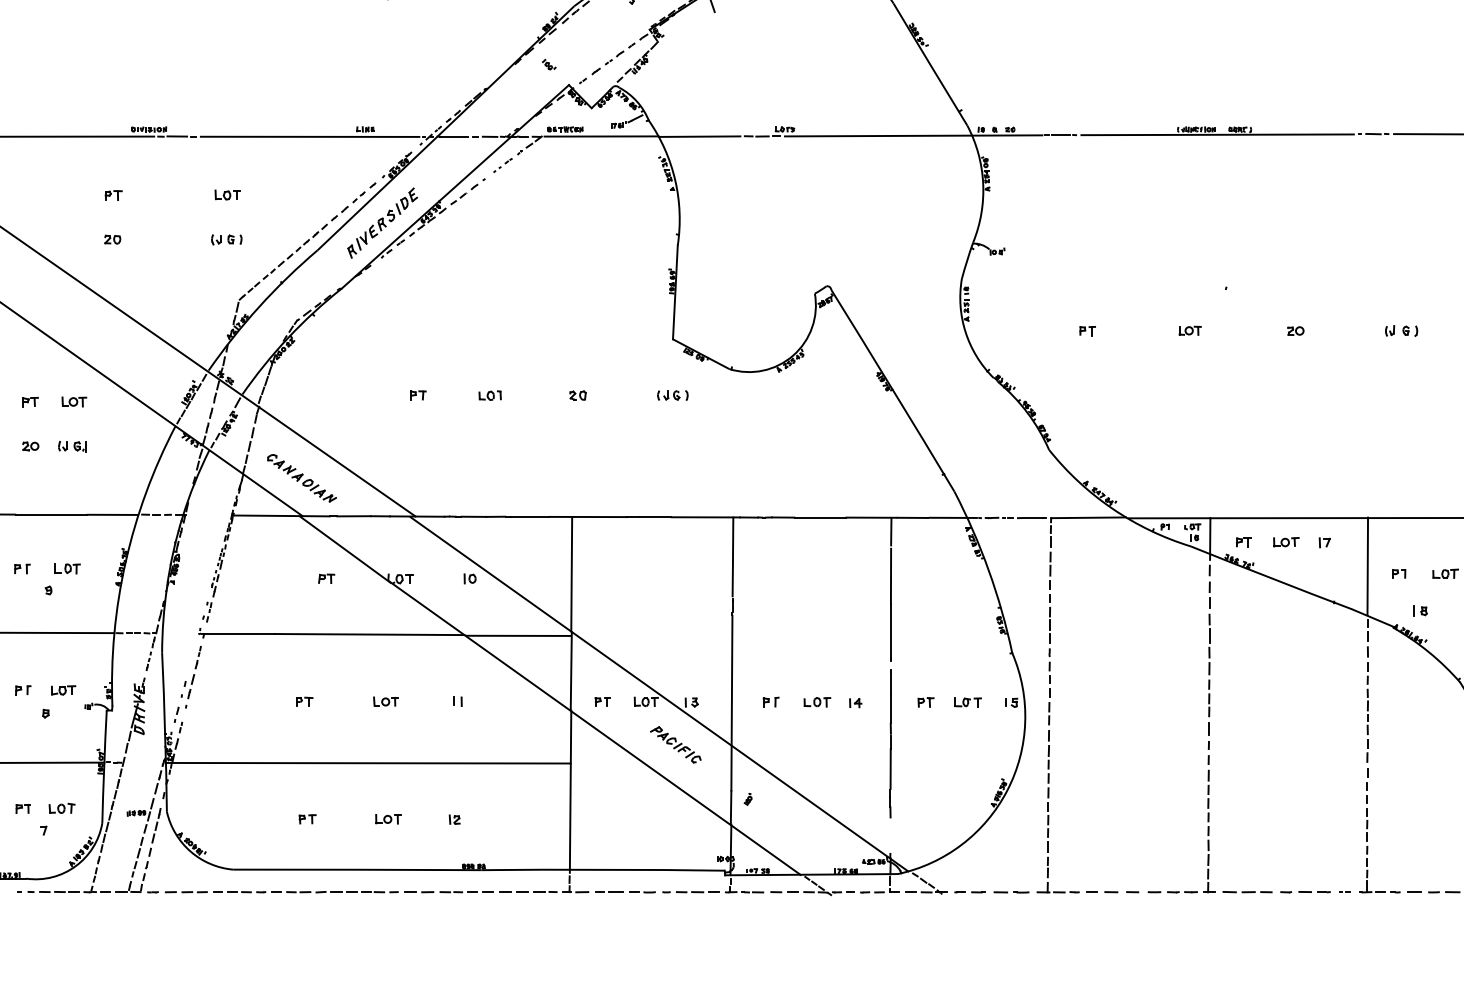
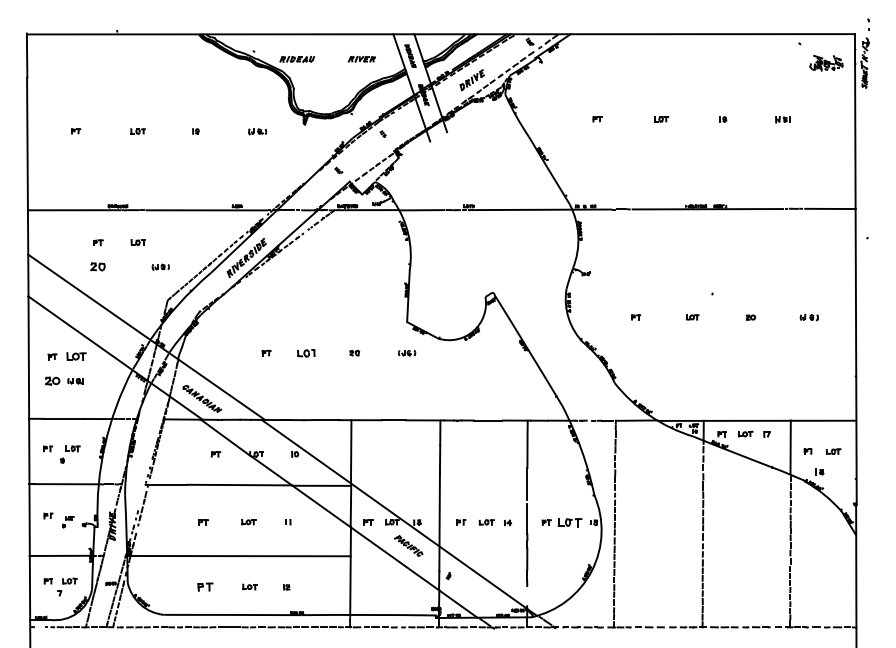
part: (226, 195) -> (137, 242), moved
part: (112, 240) -> (97, 267), size x1.6
part: (488, 394) -> (305, 352), size x1.4
part: (74, 401) -> (76, 356), size x1.4
part: (30, 446) -> (52, 381), size x1.6
part: (59, 700) -> (68, 521), size x0.6
part: (967, 702) -> (569, 522), size x1.6
part: (307, 818) -> (205, 586), size x1.6

